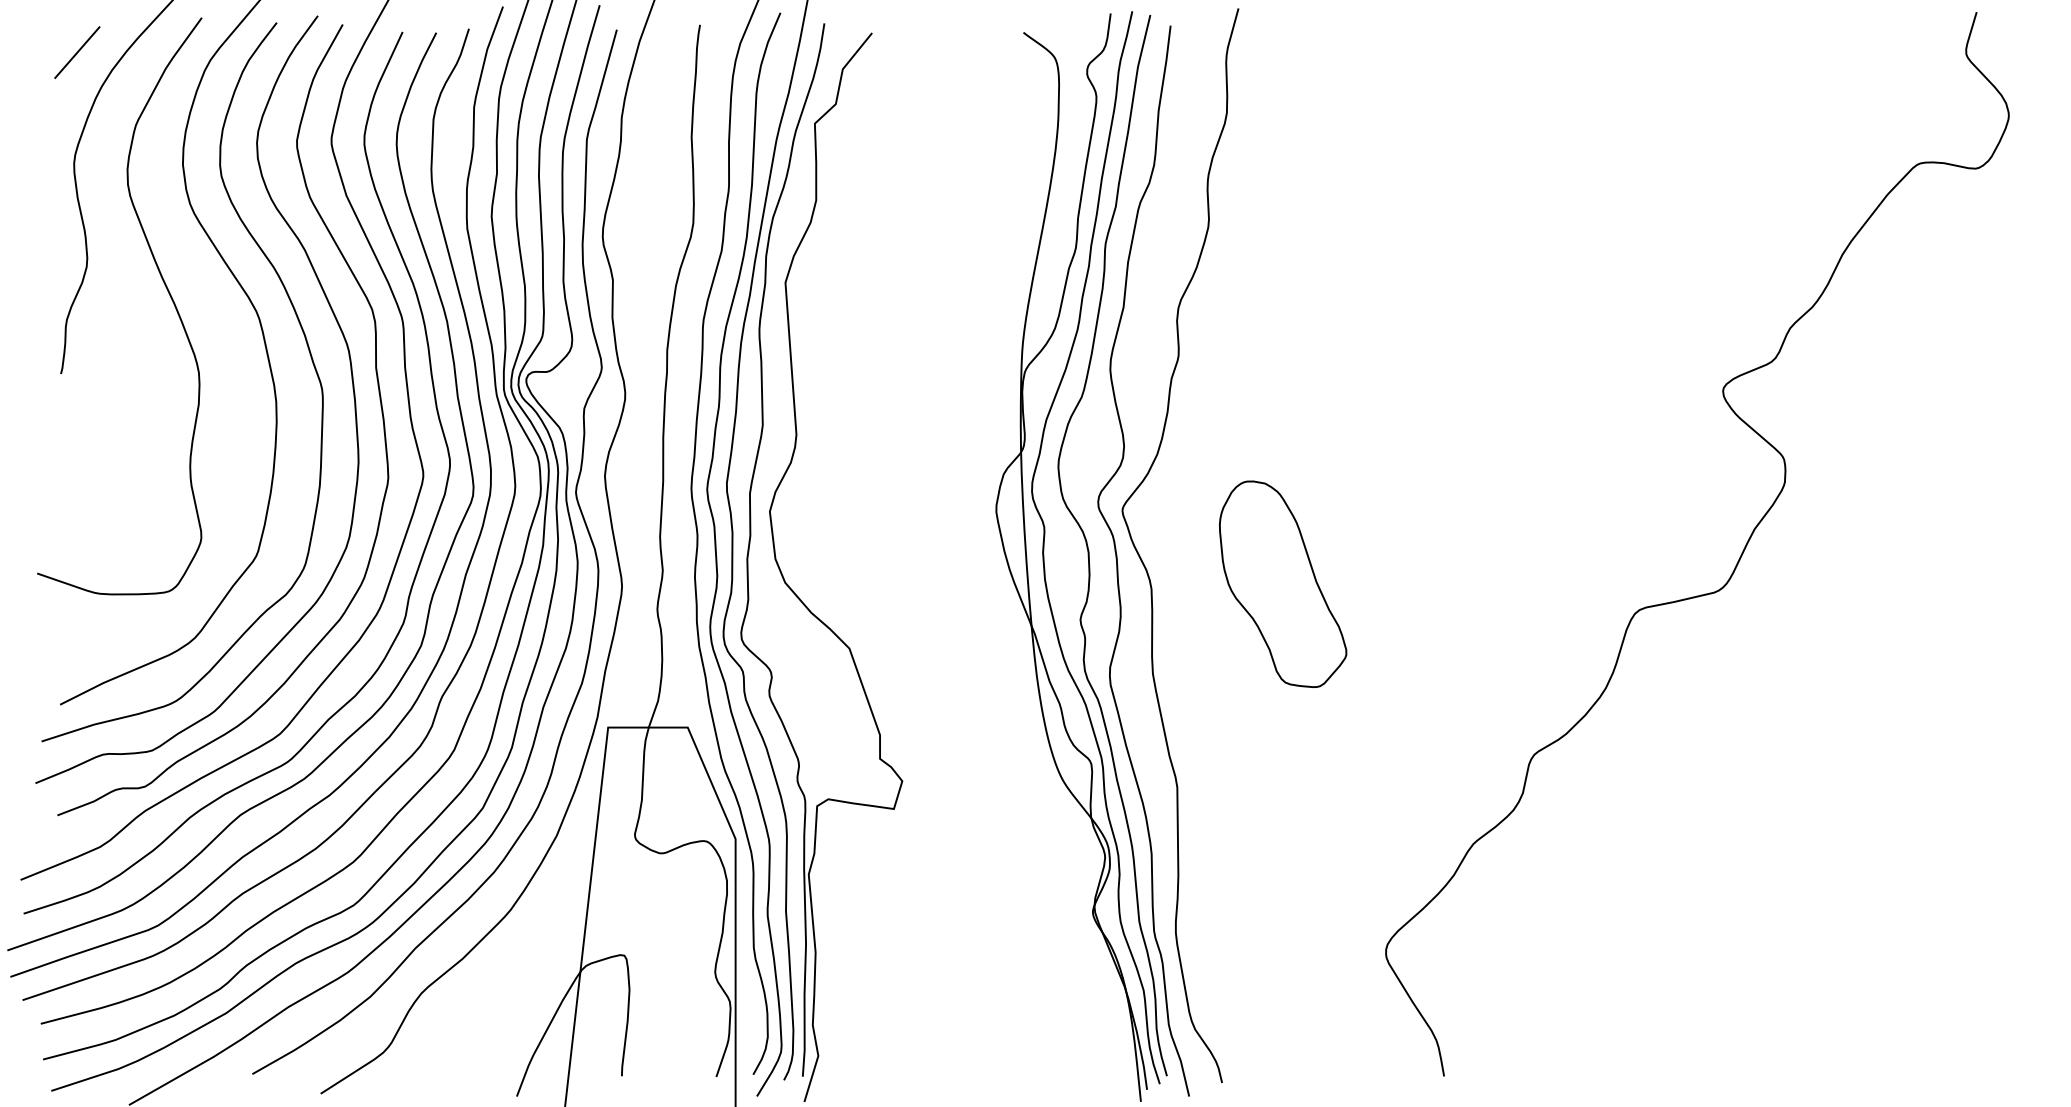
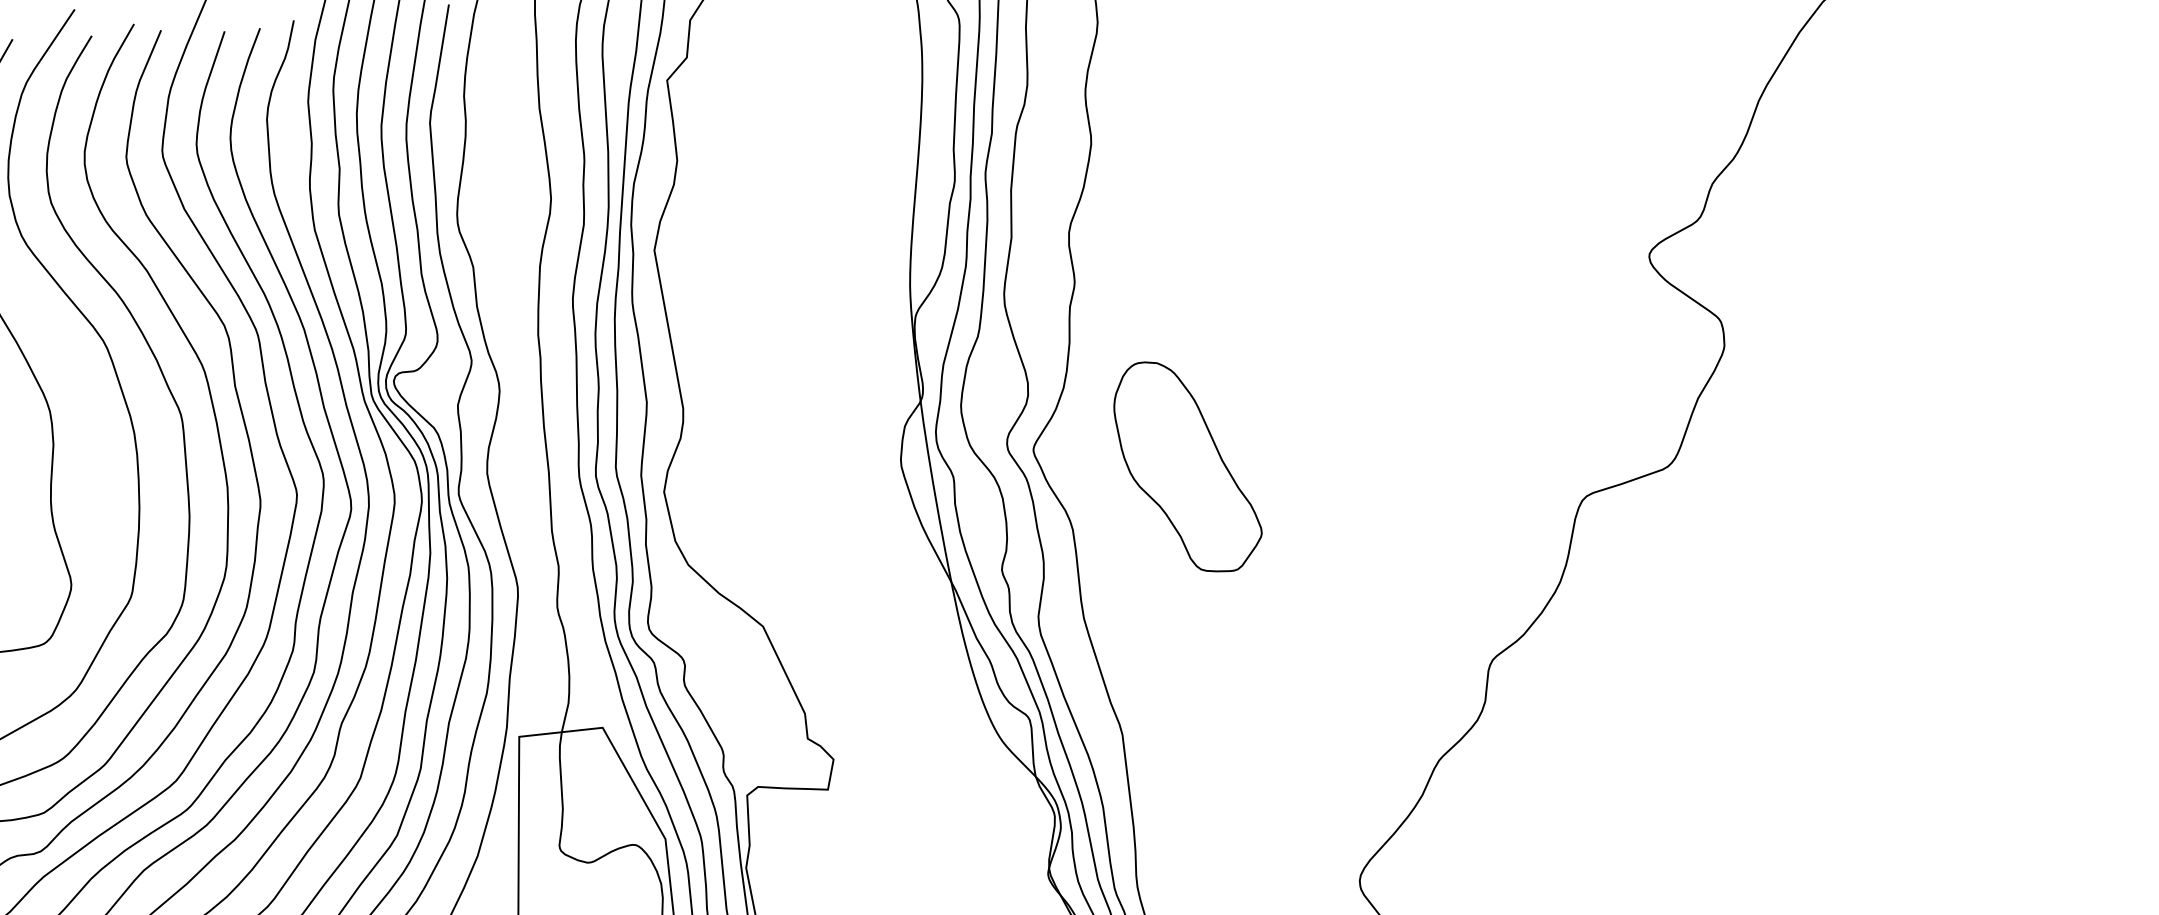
part: (1283, 583) -> (1187, 465), moved

